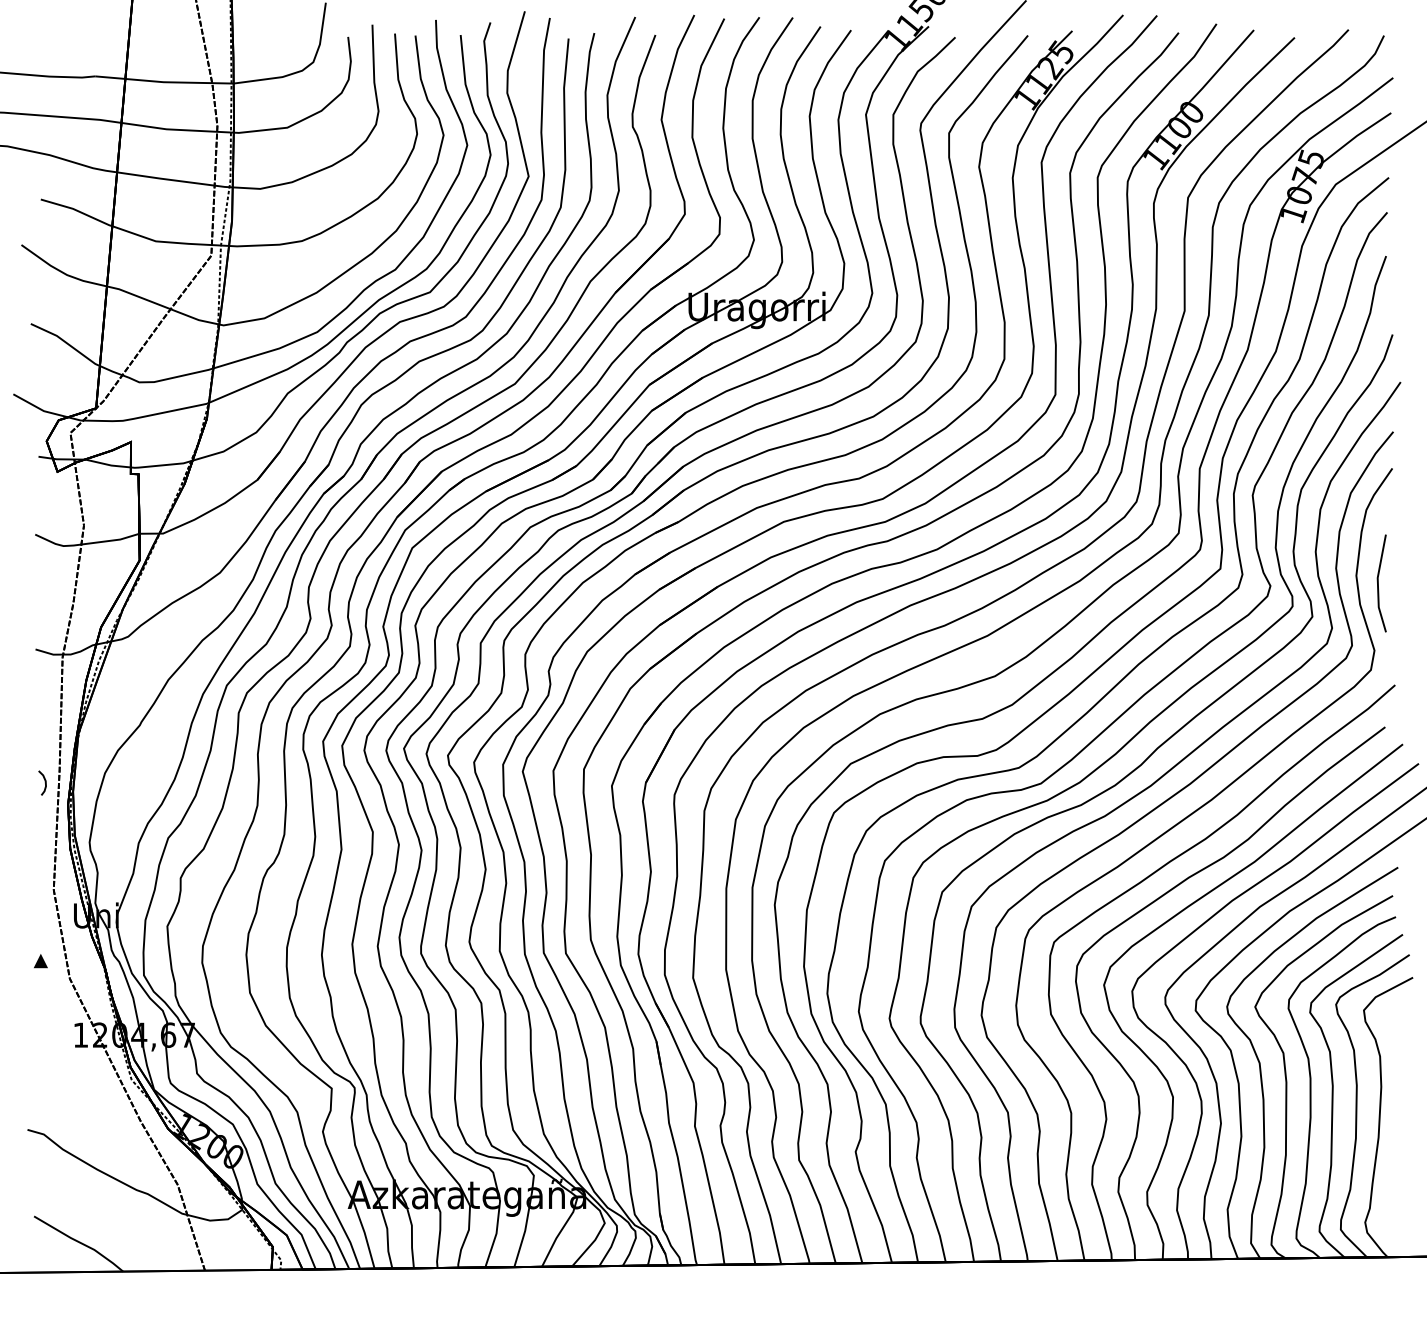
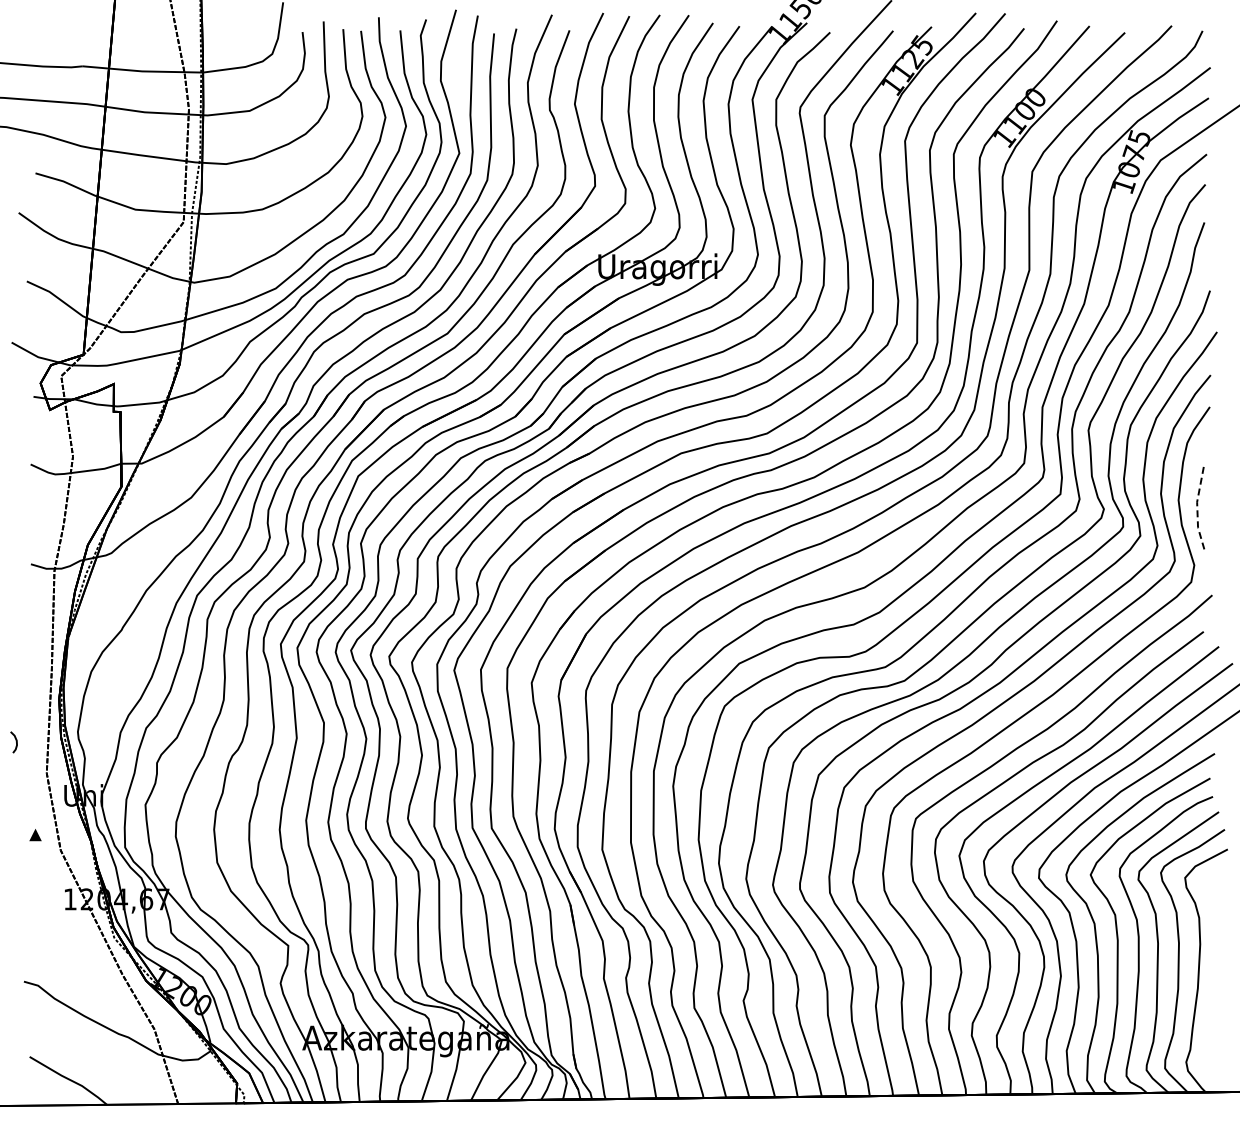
line: (1378, 584) -> (1197, 507), solid -> dashed
curve: (44, 782) -> (15, 741), moved

